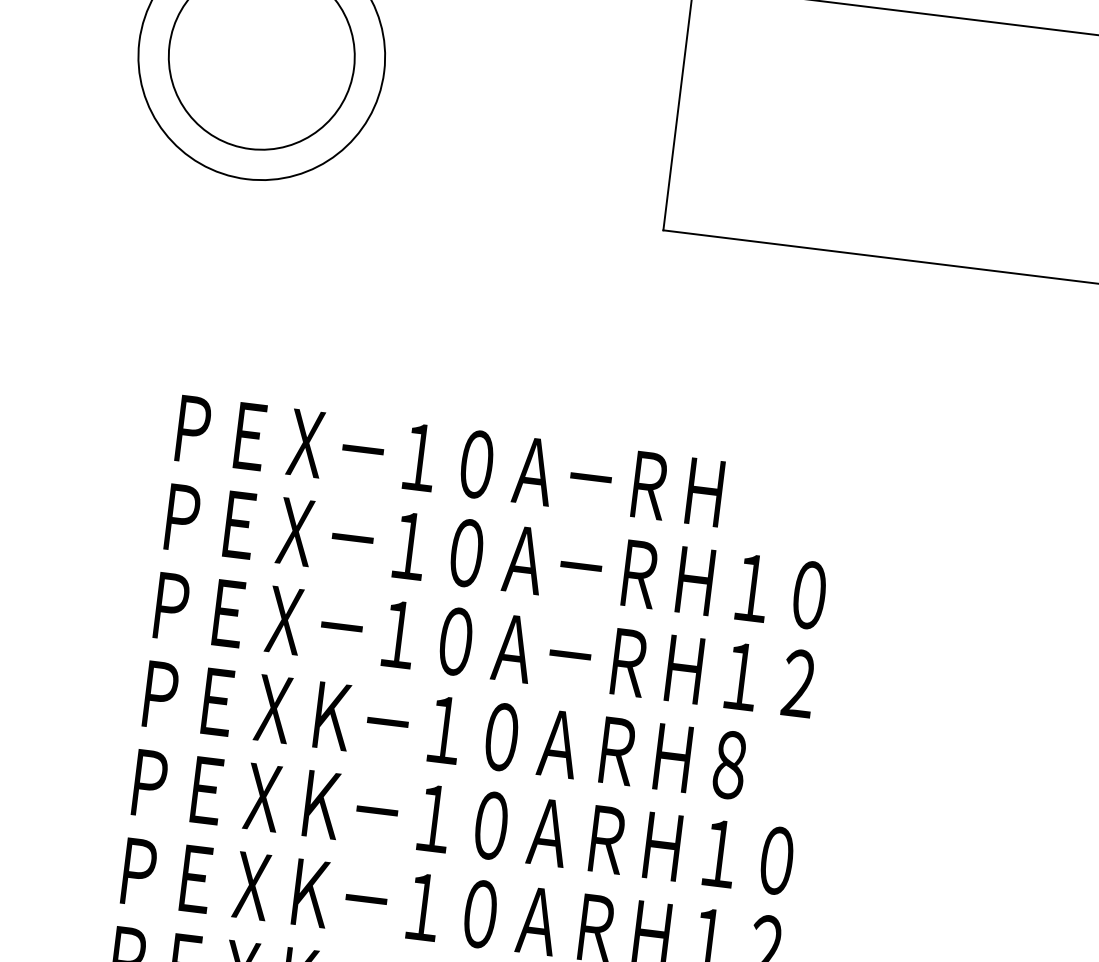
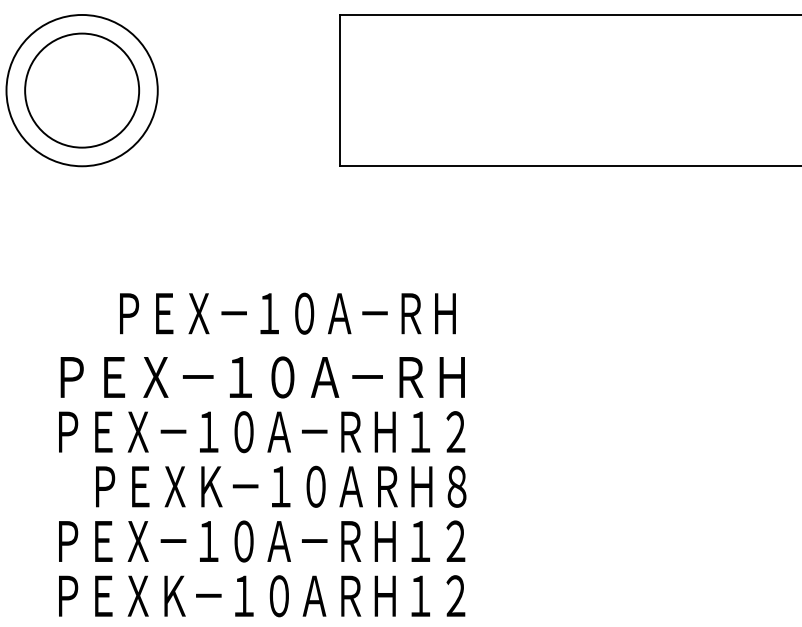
text: (449, 460) -> (287, 313), moved
text: (496, 556) -> (262, 377), ＰＥＸ－１０Ａ－ＲＨ１０ -> ＰＥＸ－１０Ａ－ＲＨ
text: (445, 729) -> (281, 486), moved
text: (545, 832) -> (312, 541), ＰＥＸＫ－１０ＡＲＨ１０ -> ＰＥＸ－１０Ａ－ＲＨ１２

